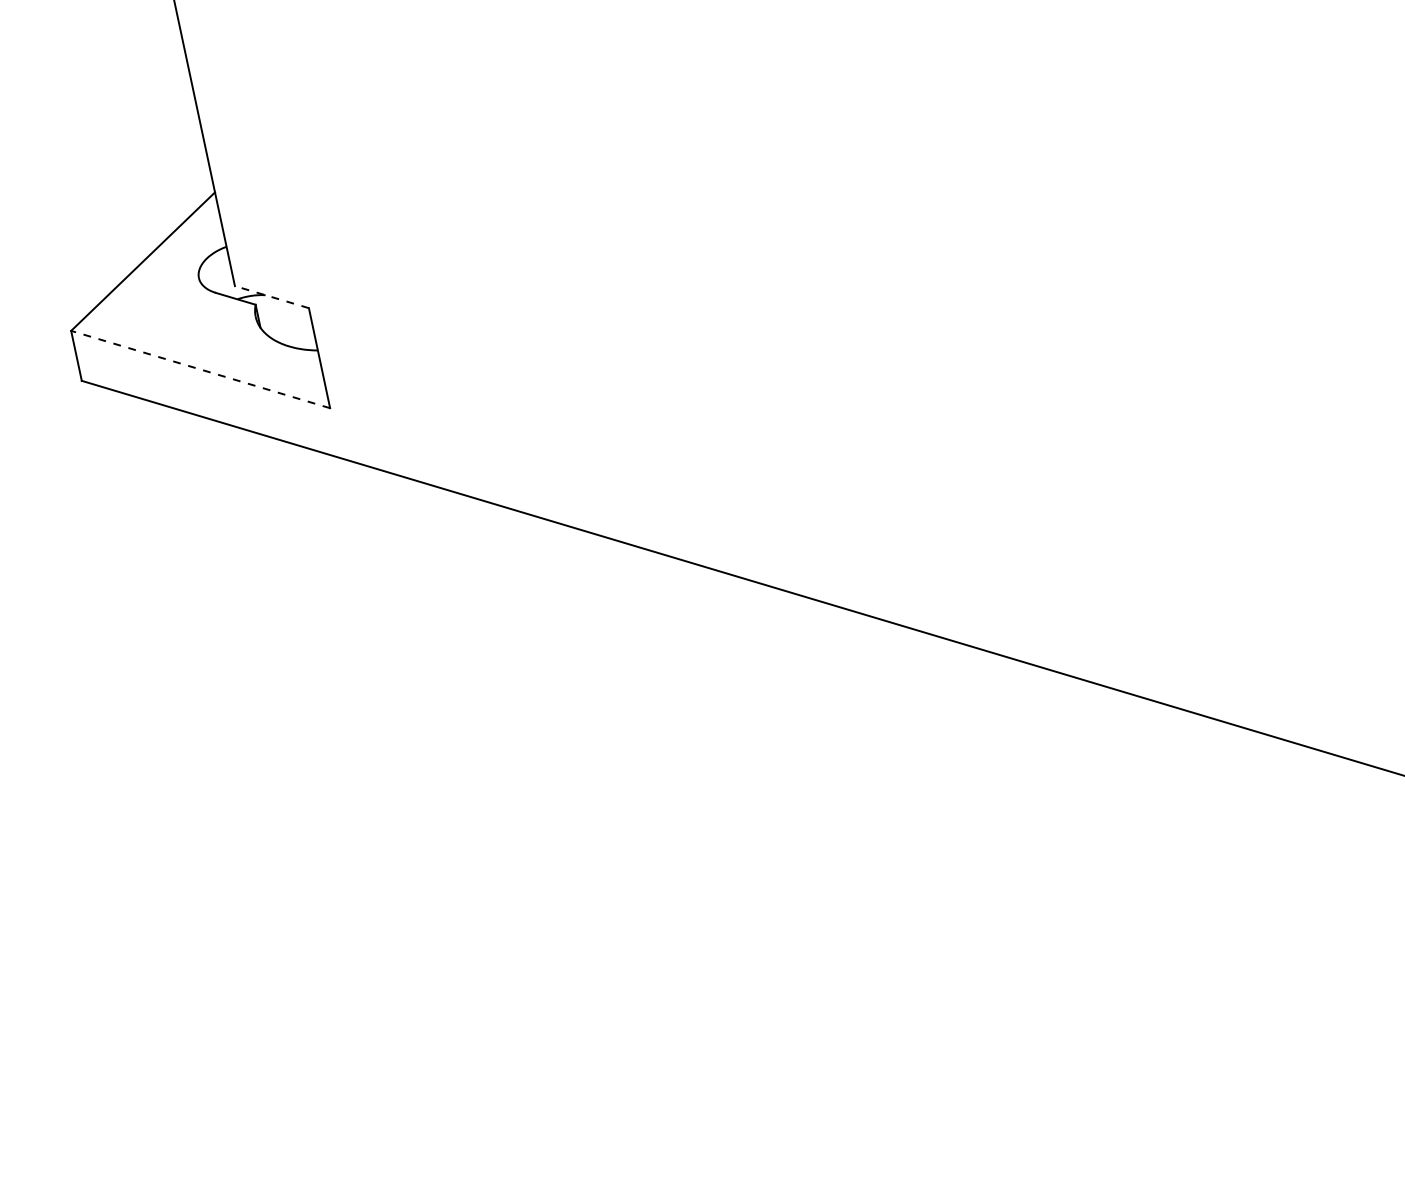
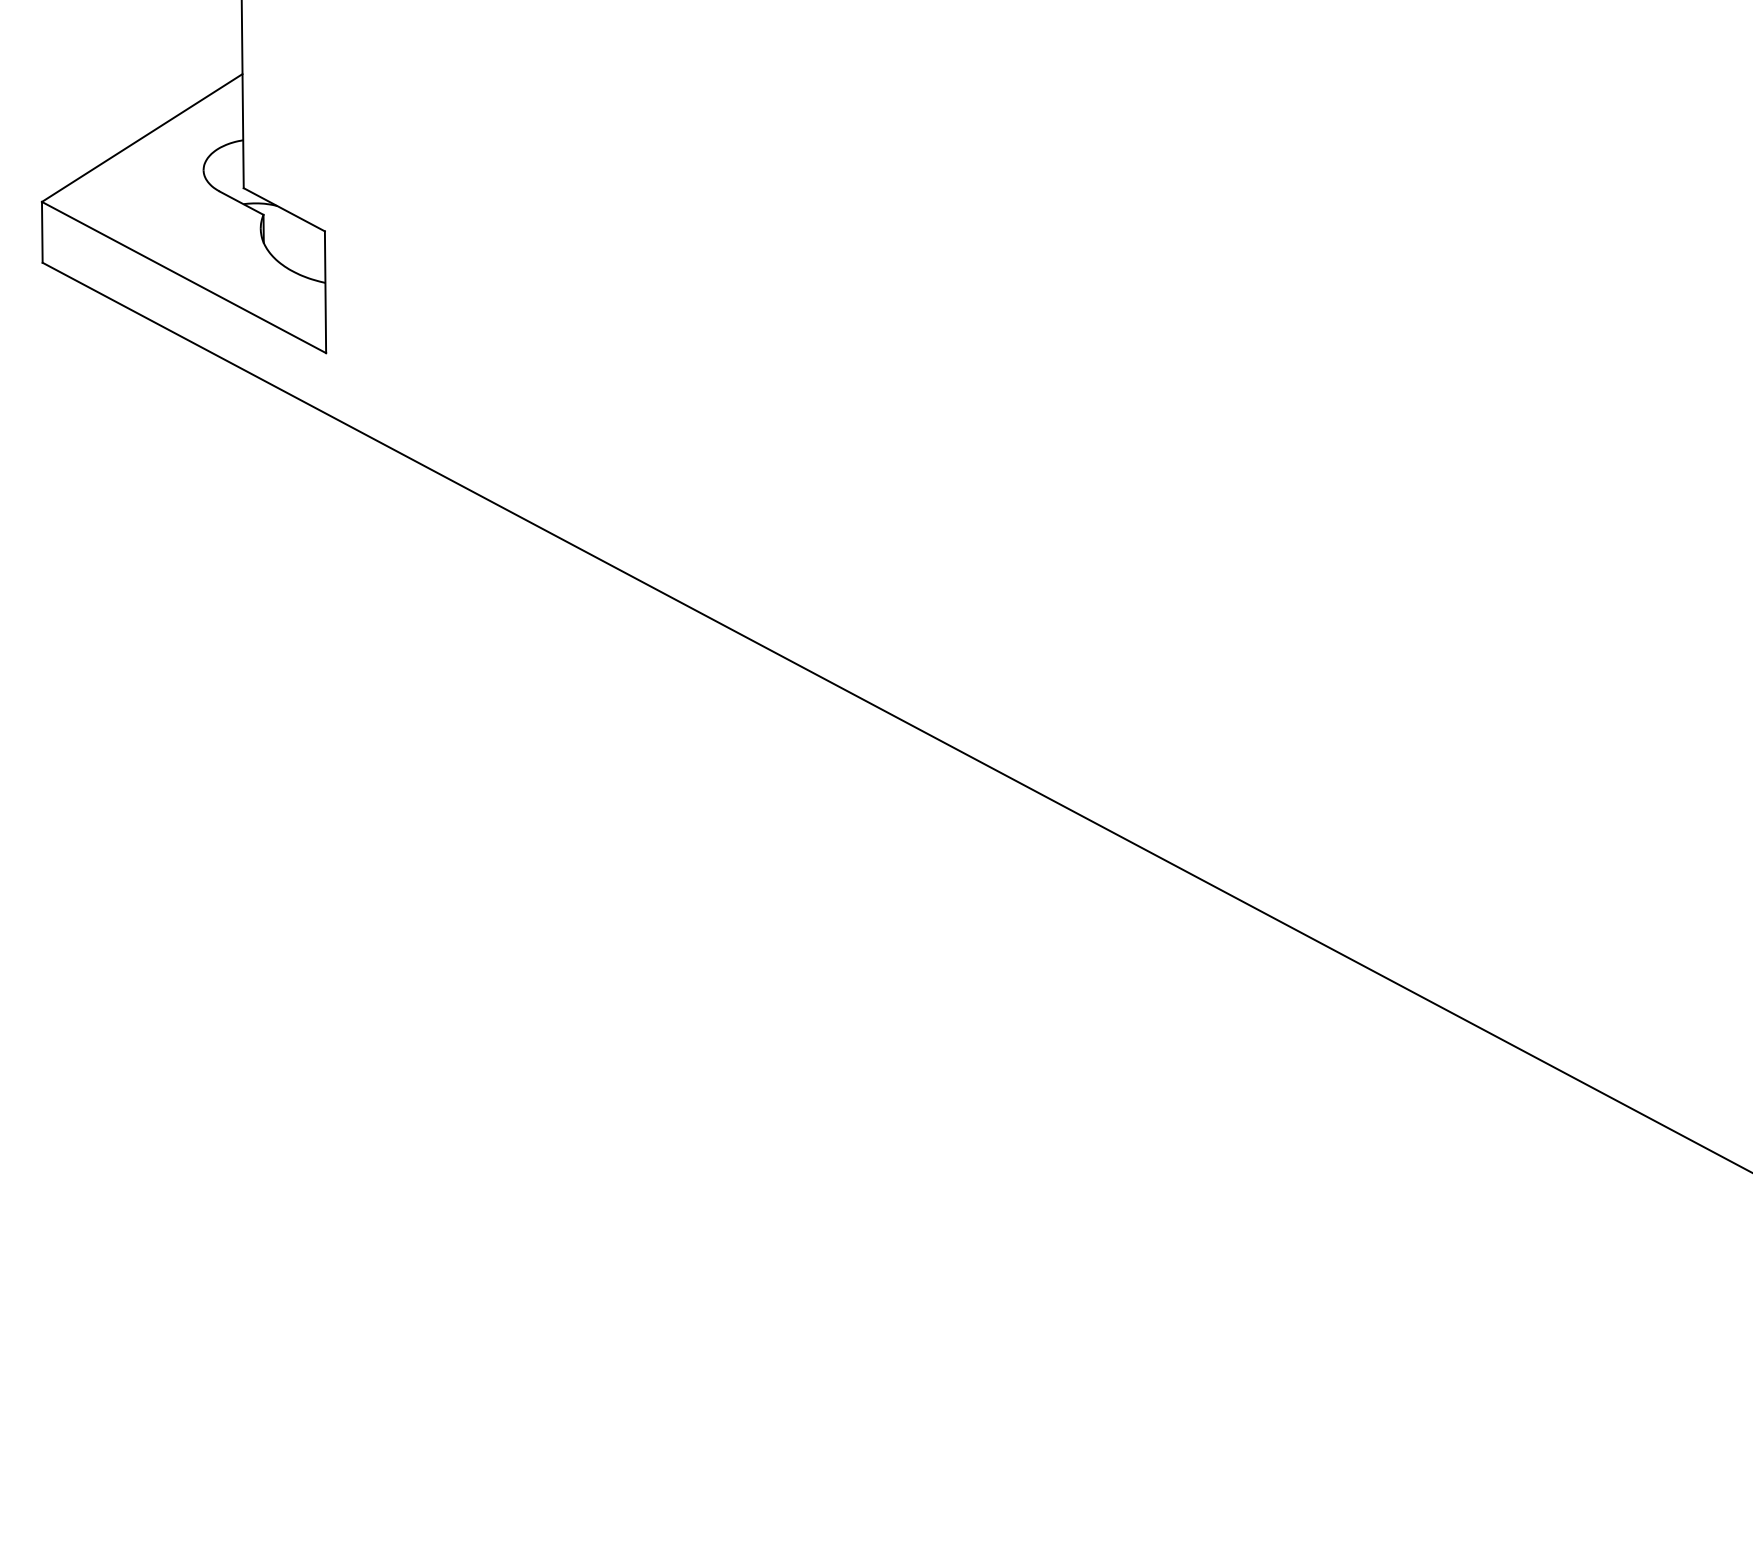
line: (272, 296) -> (284, 209), dashed -> solid
line: (201, 369) -> (184, 277), dashed -> solid

